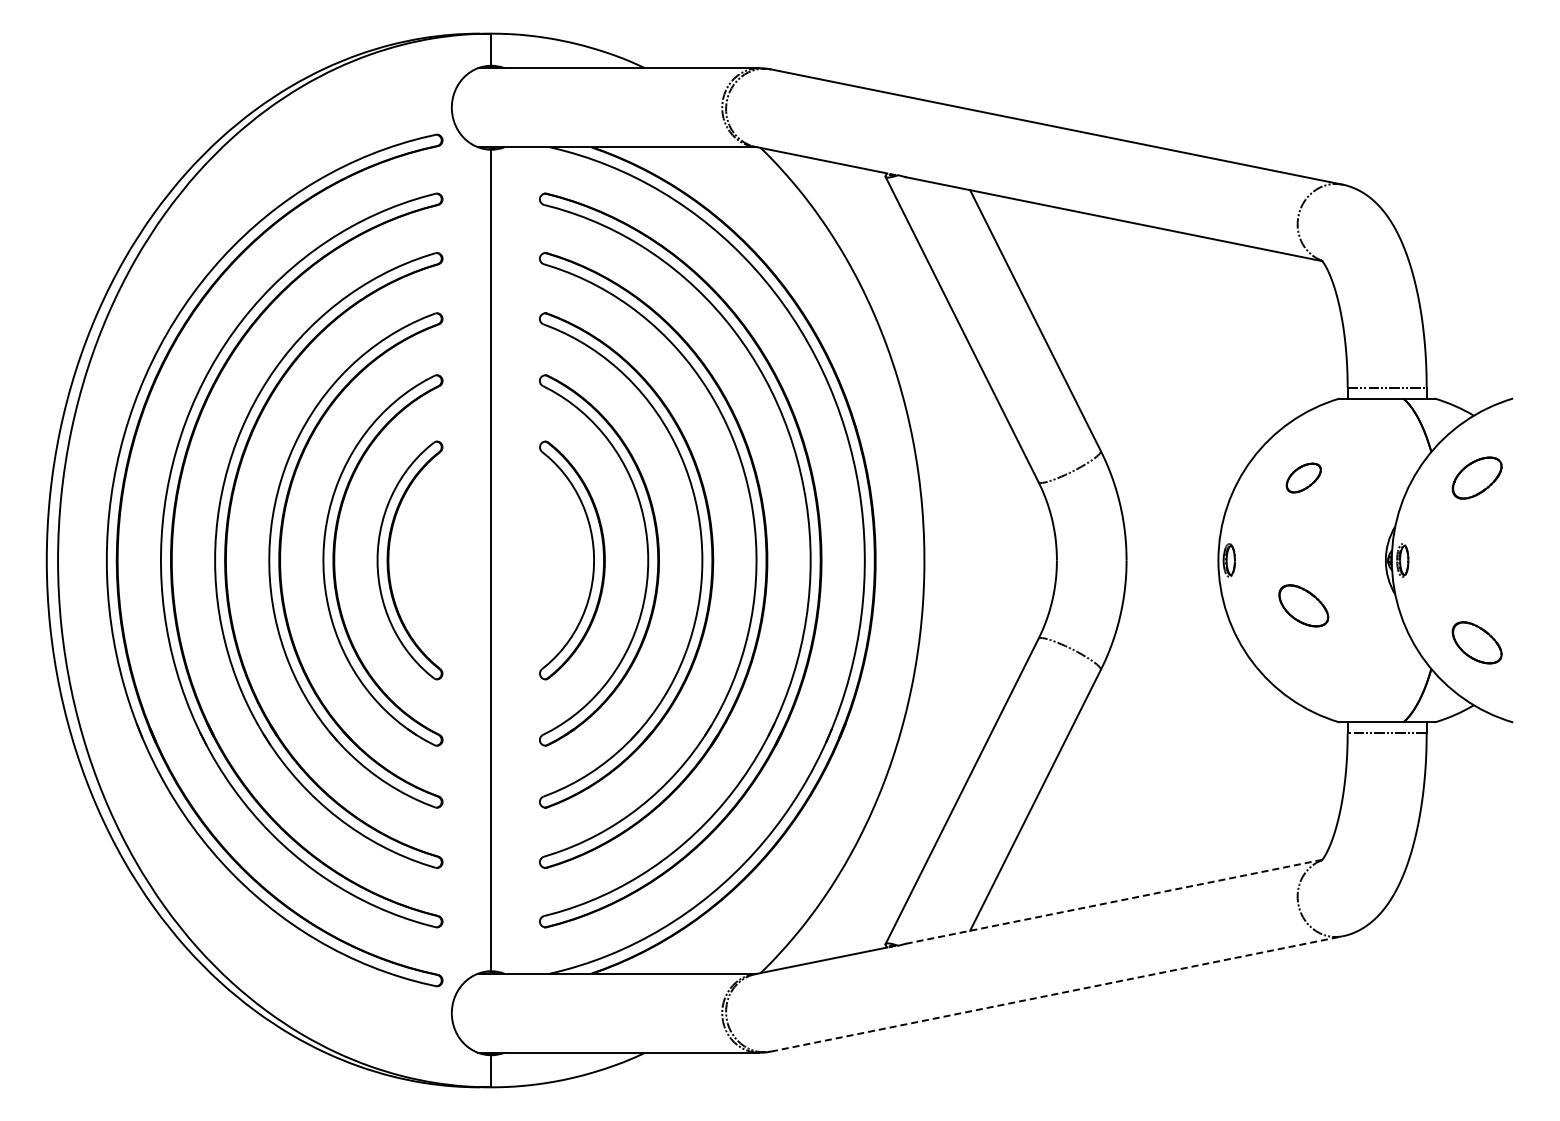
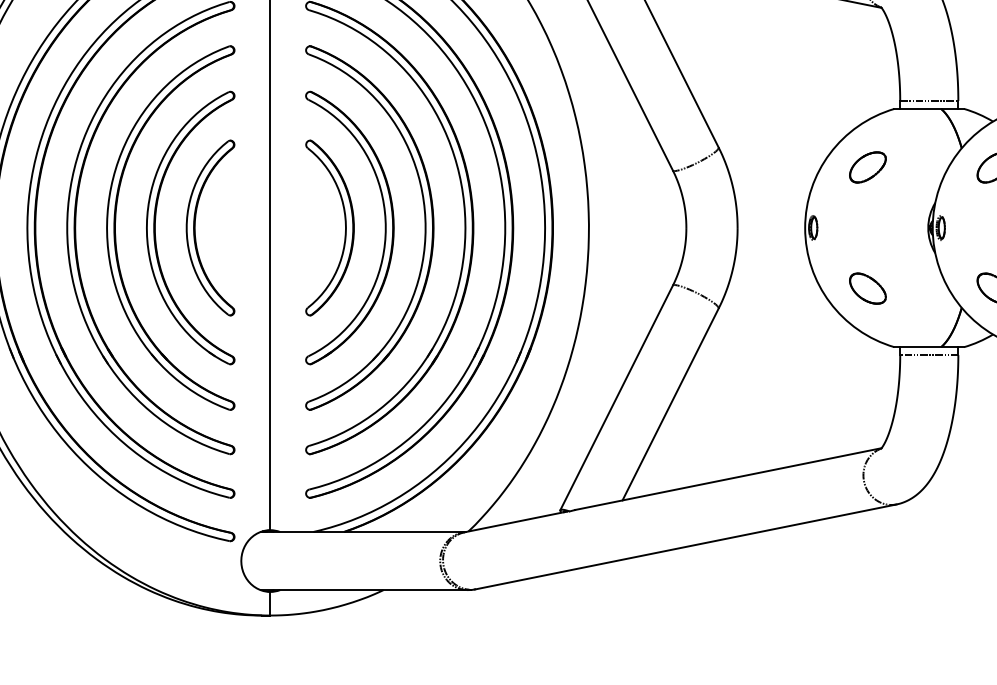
part: (1303, 477) -> (867, 167), size x1.43
part: (1303, 605) -> (867, 288), moved
line: (1113, 901) -> (727, 478), dashed -> solid
line: (1056, 993) -> (686, 546), dashed -> solid

